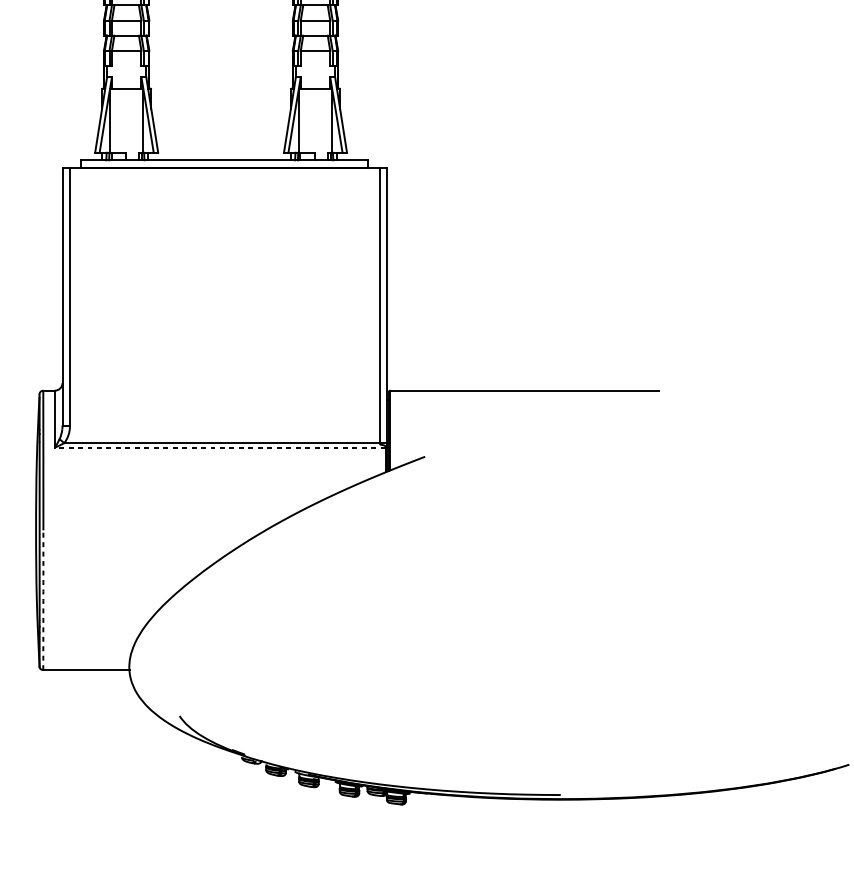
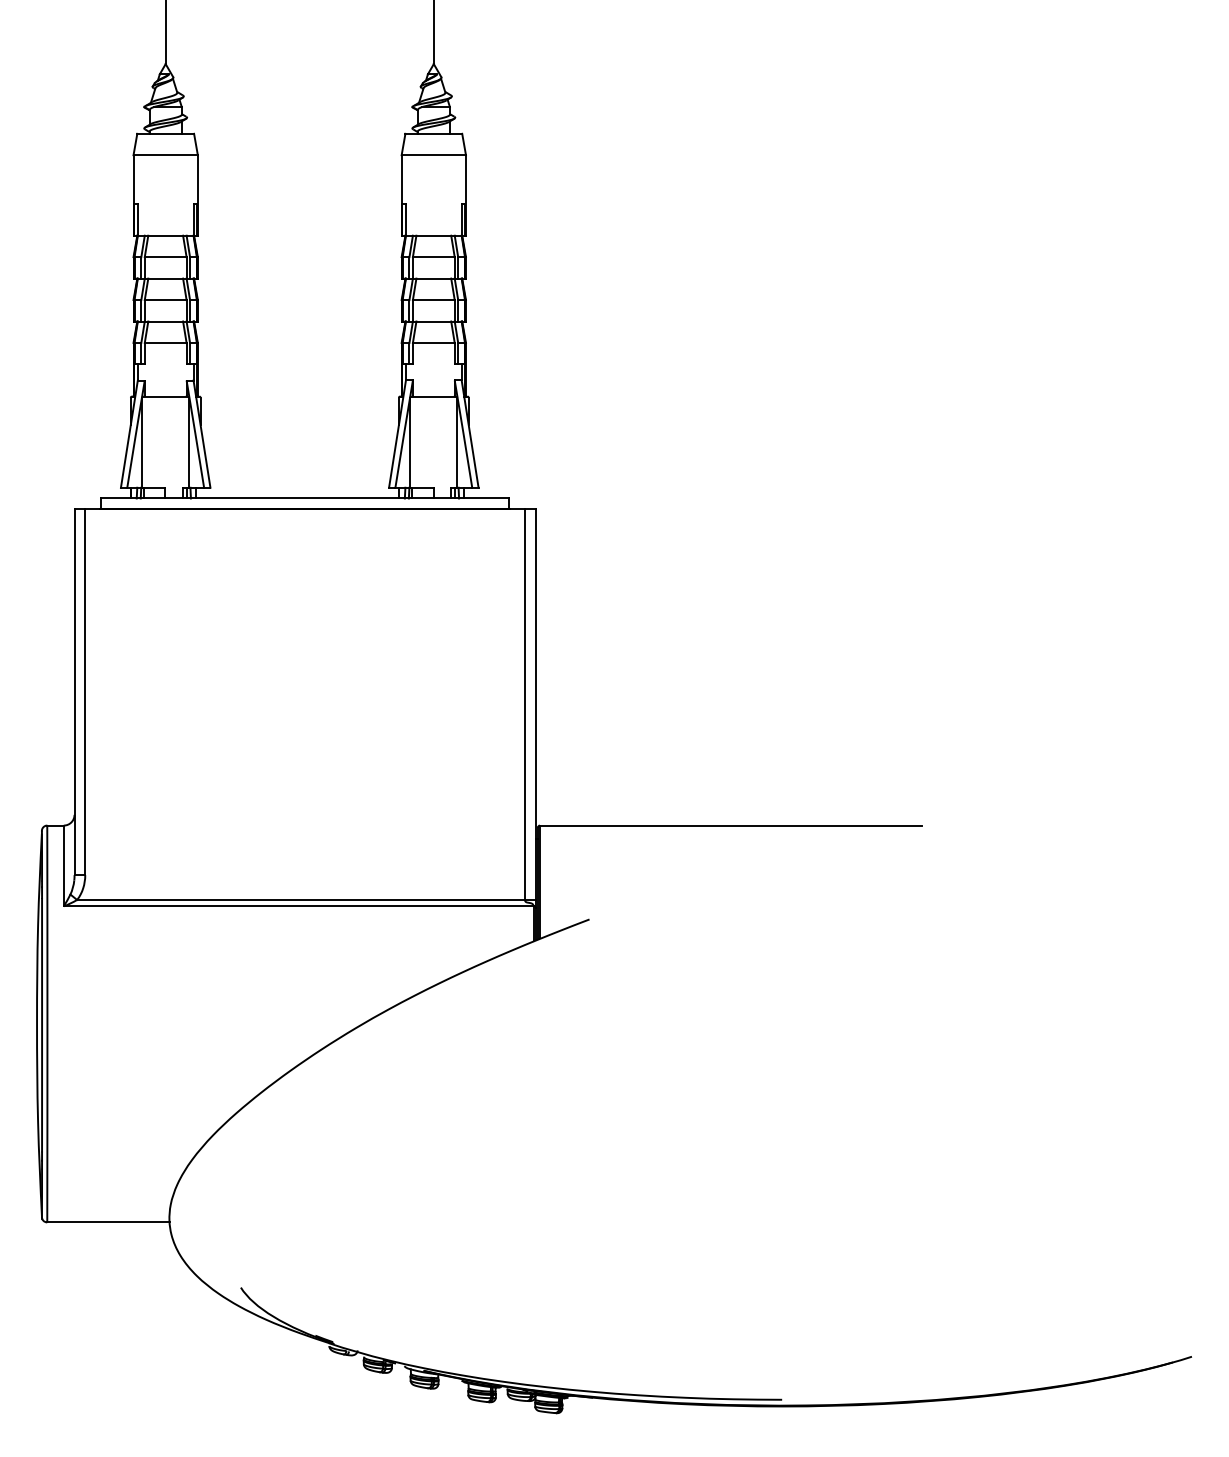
line: (220, 447) -> (298, 906), dashed -> solid
arc: (43, 600) -> (47, 1123), dashed -> solid

